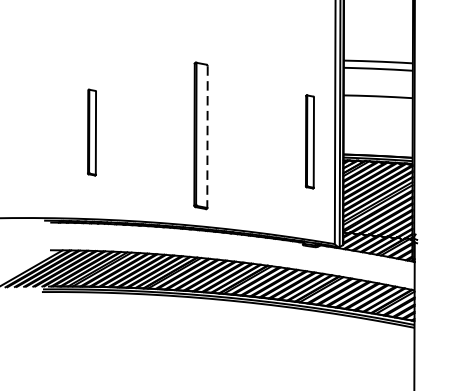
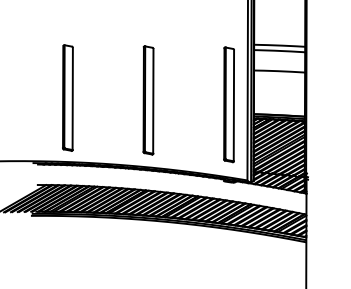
part: (91, 131) -> (67, 97), size x1.67
line: (207, 137) -> (153, 101), dashed -> solid
part: (309, 141) -> (228, 104), size x1.67

